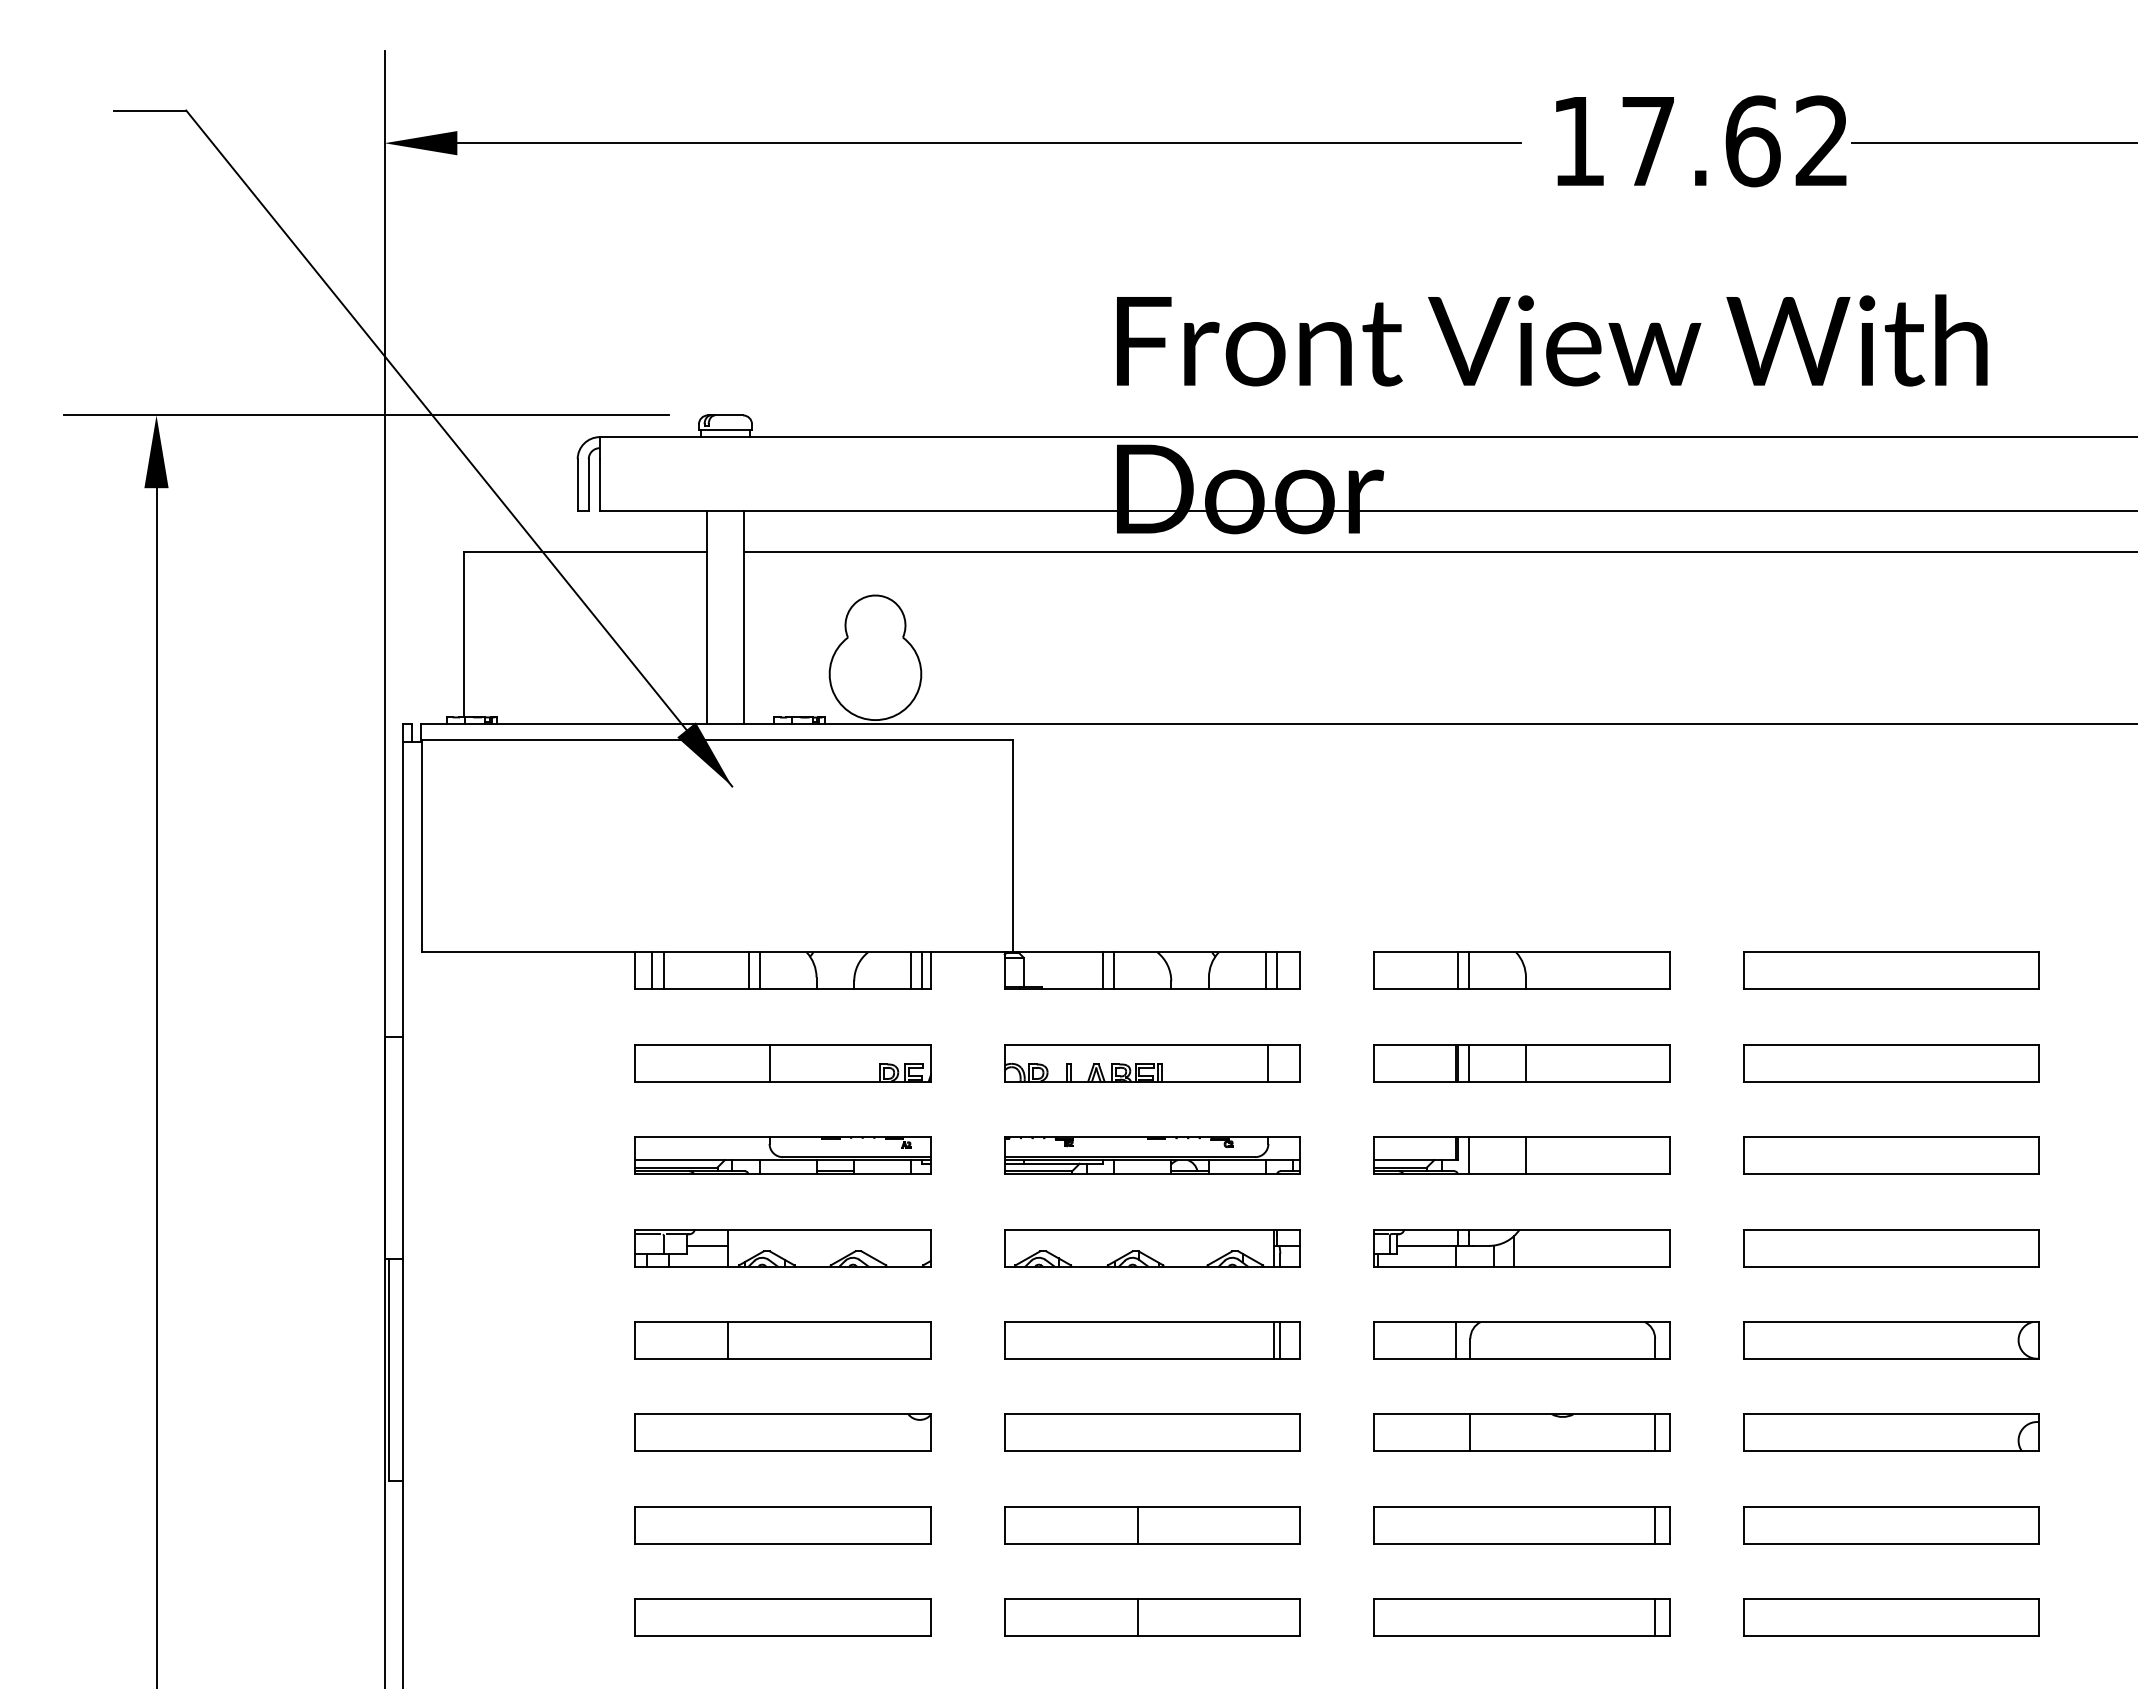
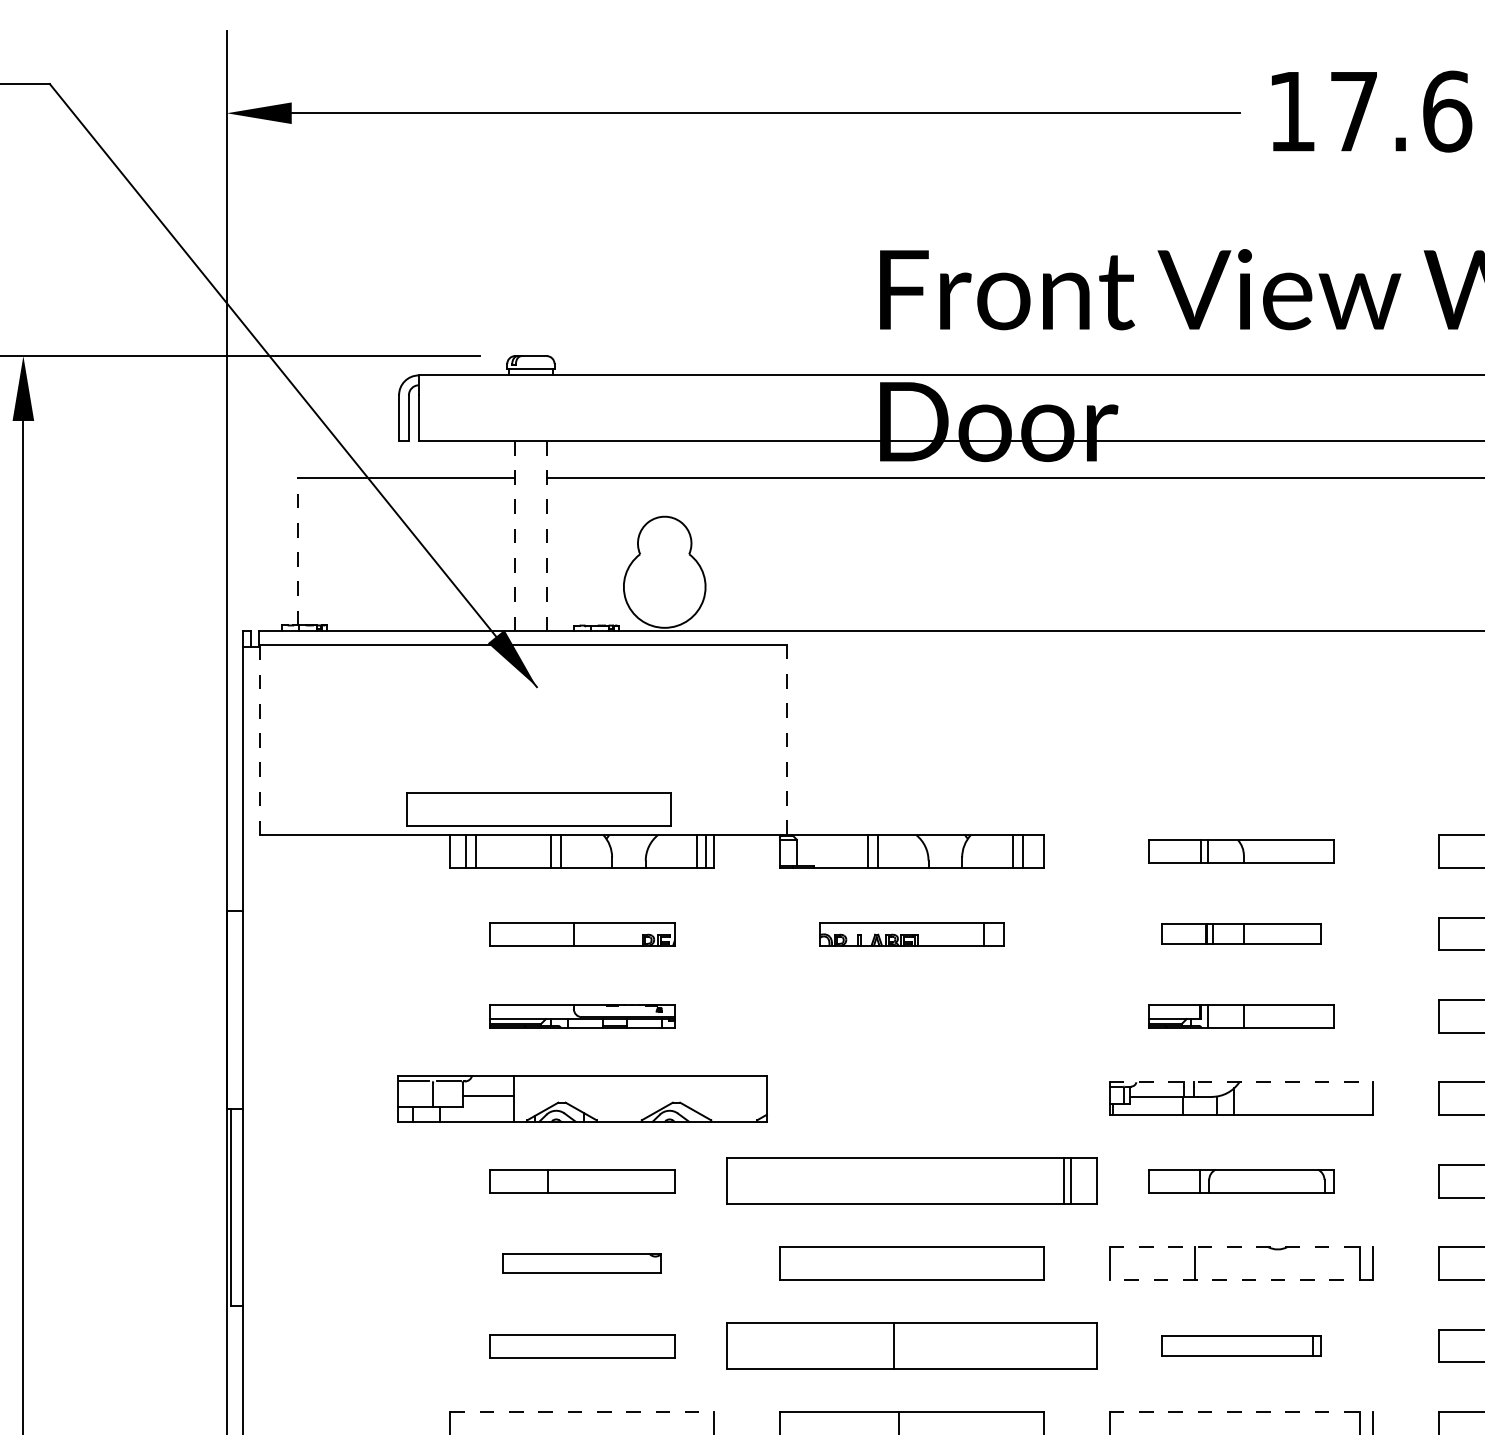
line: (707, 616) -> (514, 535), solid -> dashed
line: (743, 616) -> (546, 535), solid -> dashed
line: (464, 634) -> (298, 551), solid -> dashed
line: (1013, 845) -> (787, 739), solid -> dashed
line: (421, 846) -> (259, 740), solid -> dashed
part: (734, 923) -> (538, 809), added
part: (1521, 970) -> (1240, 851), size x0.7
part: (782, 1063) -> (581, 934), size x0.7
part: (1152, 1063) -> (911, 934), size x0.7
part: (1521, 1063) -> (1240, 934), size x0.6
part: (782, 1155) -> (581, 1016), size x0.7
part: (1152, 1155) -> (911, 1016), removed
part: (1521, 1155) -> (1240, 1016), size x0.7
line: (1522, 1229) -> (1241, 1082), solid -> dashed
part: (782, 1248) -> (581, 1099), size x1.4
part: (1152, 1248) -> (911, 1099), removed
part: (782, 1340) -> (581, 1181), size x0.7
part: (1152, 1340) -> (911, 1181), size x1.4
part: (1521, 1340) -> (1240, 1181), size x0.7
line: (1522, 1414) -> (1241, 1247), solid -> dashed
part: (782, 1432) -> (581, 1263), size x0.6
line: (1522, 1451) -> (1241, 1280), solid -> dashed
part: (782, 1525) -> (581, 1346), size x0.7
part: (1152, 1525) -> (911, 1346), size x1.4
part: (1521, 1525) -> (1240, 1346), size x0.6
line: (783, 1599) -> (582, 1412), solid -> dashed
line: (1522, 1599) -> (1241, 1412), solid -> dashed

